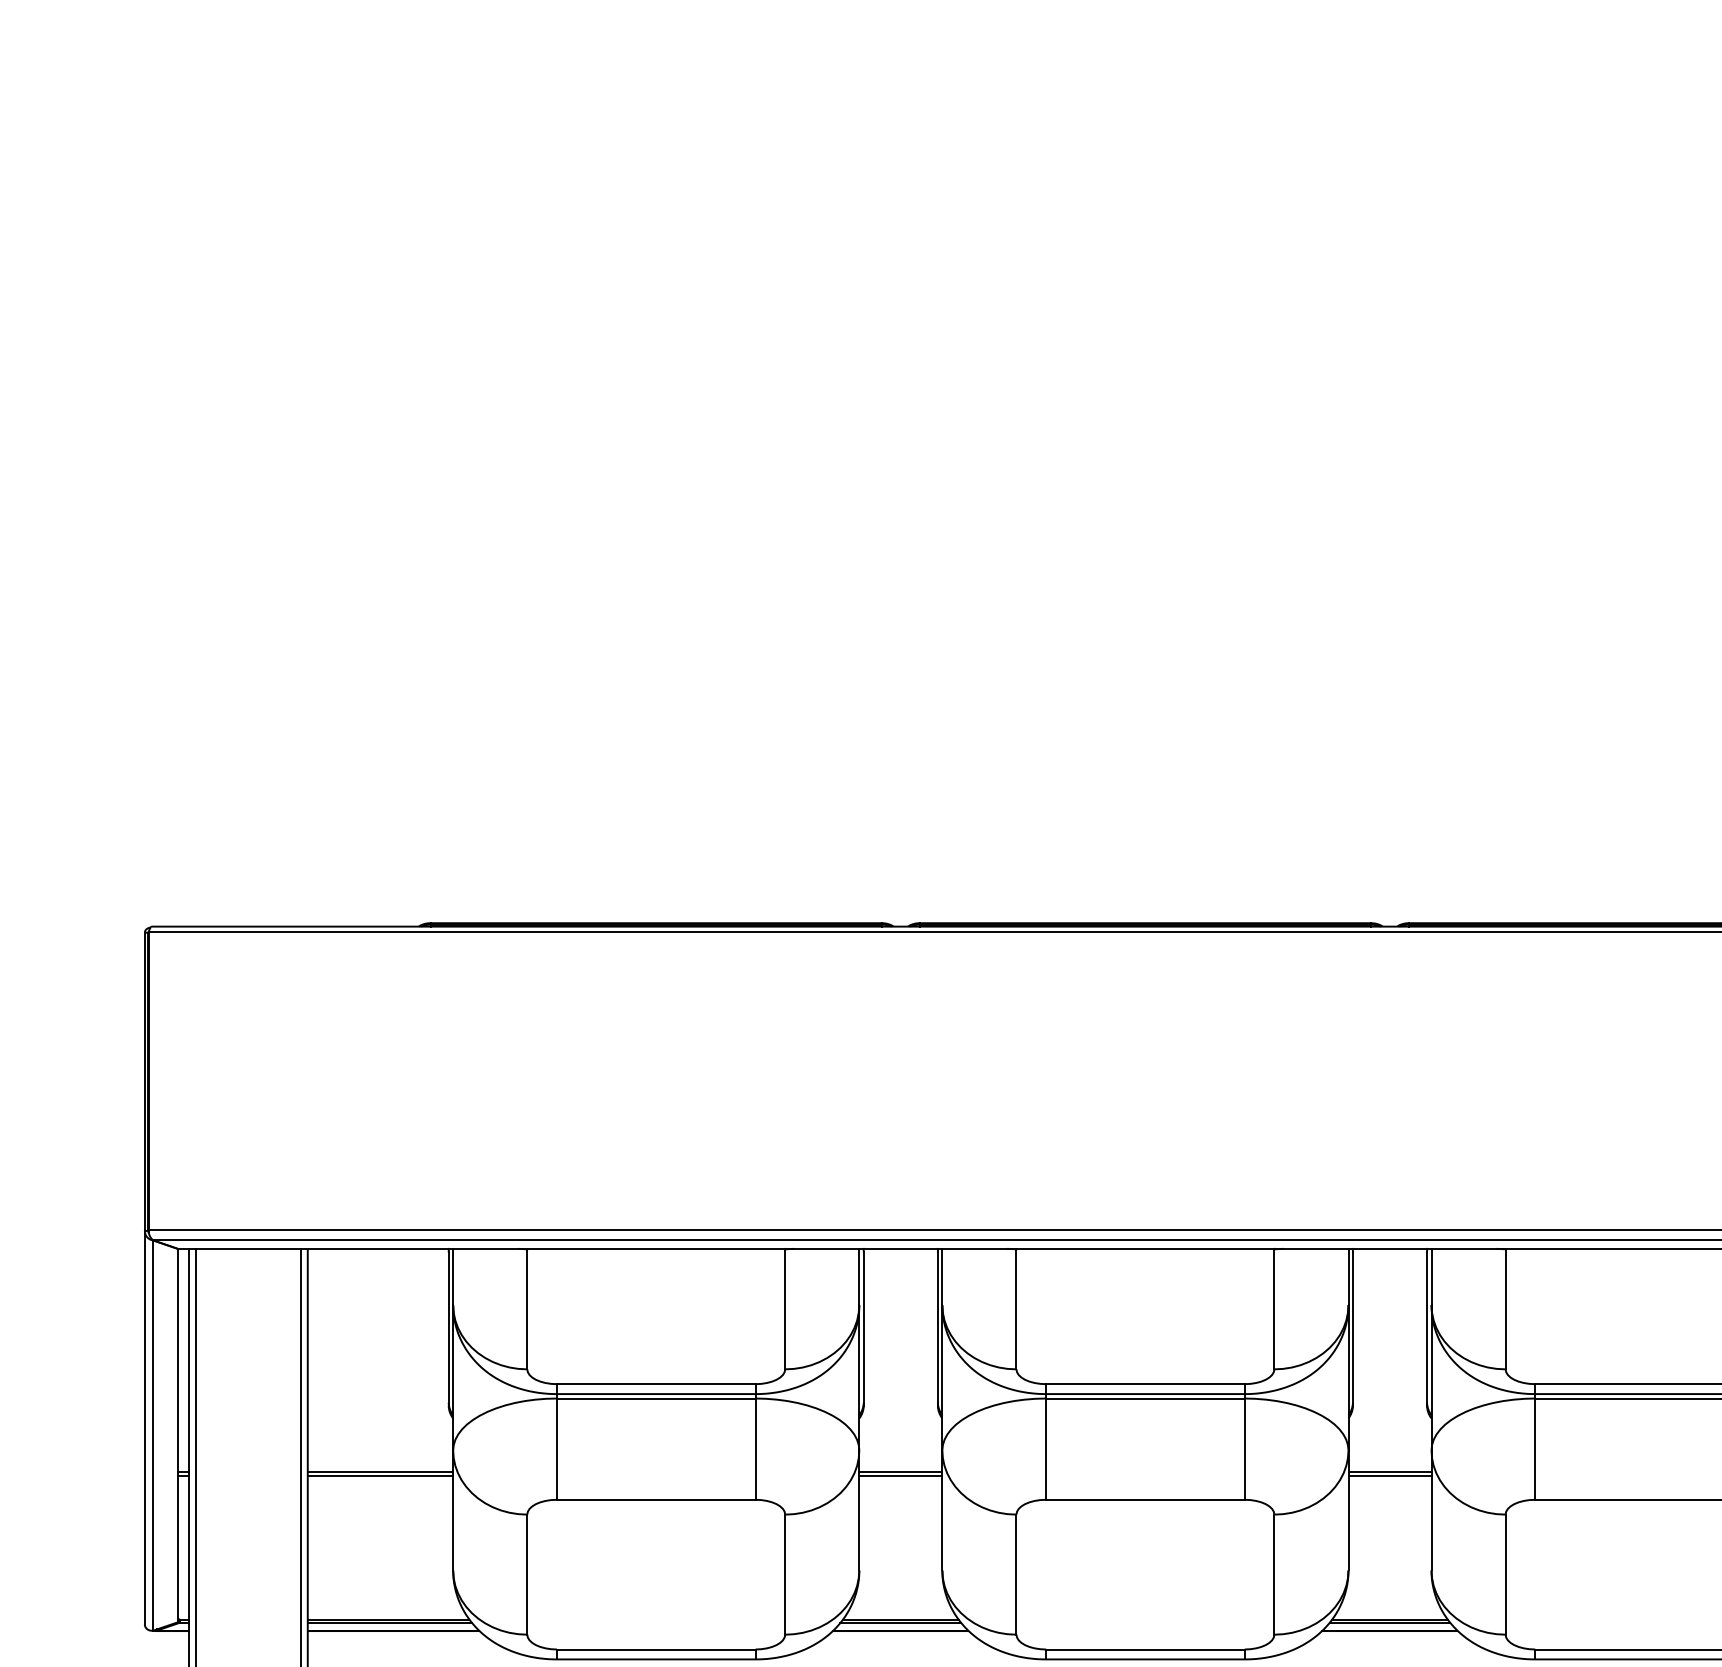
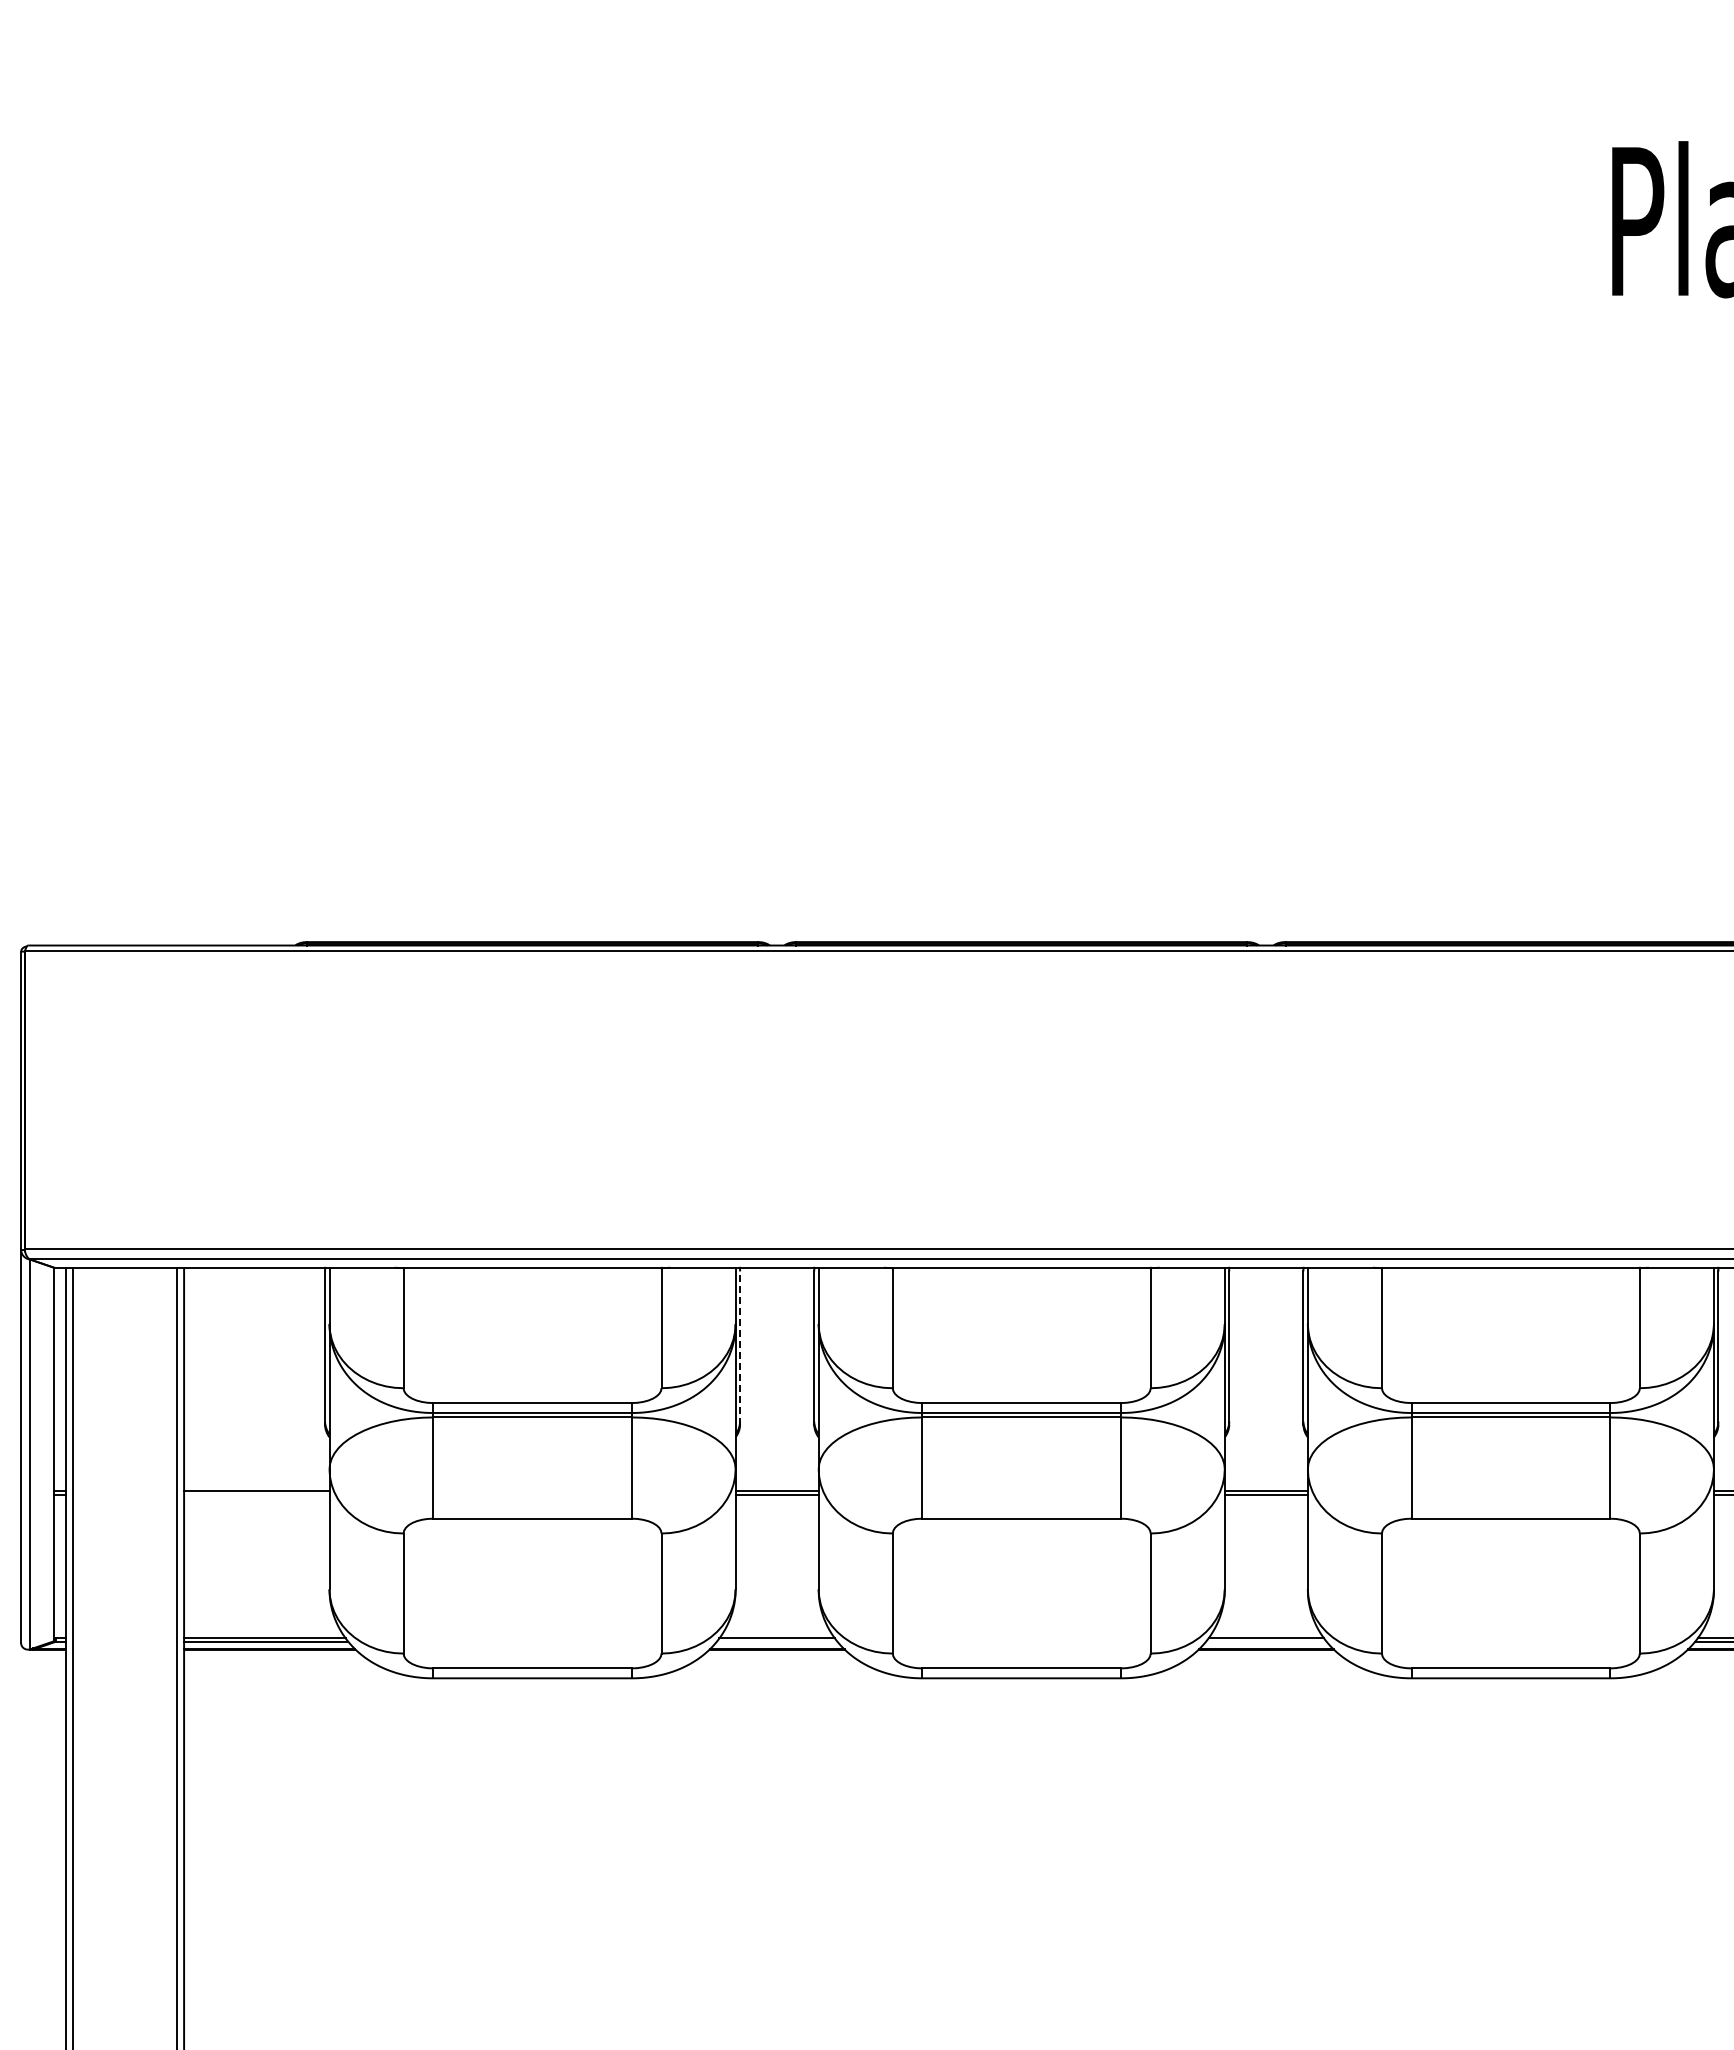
line: (864, 1328) -> (740, 1347), solid -> dashed
line: (380, 1475) -> (256, 1494), removed
line: (900, 1622) -> (776, 1641), removed
line: (1389, 1622) -> (1265, 1641), removed

